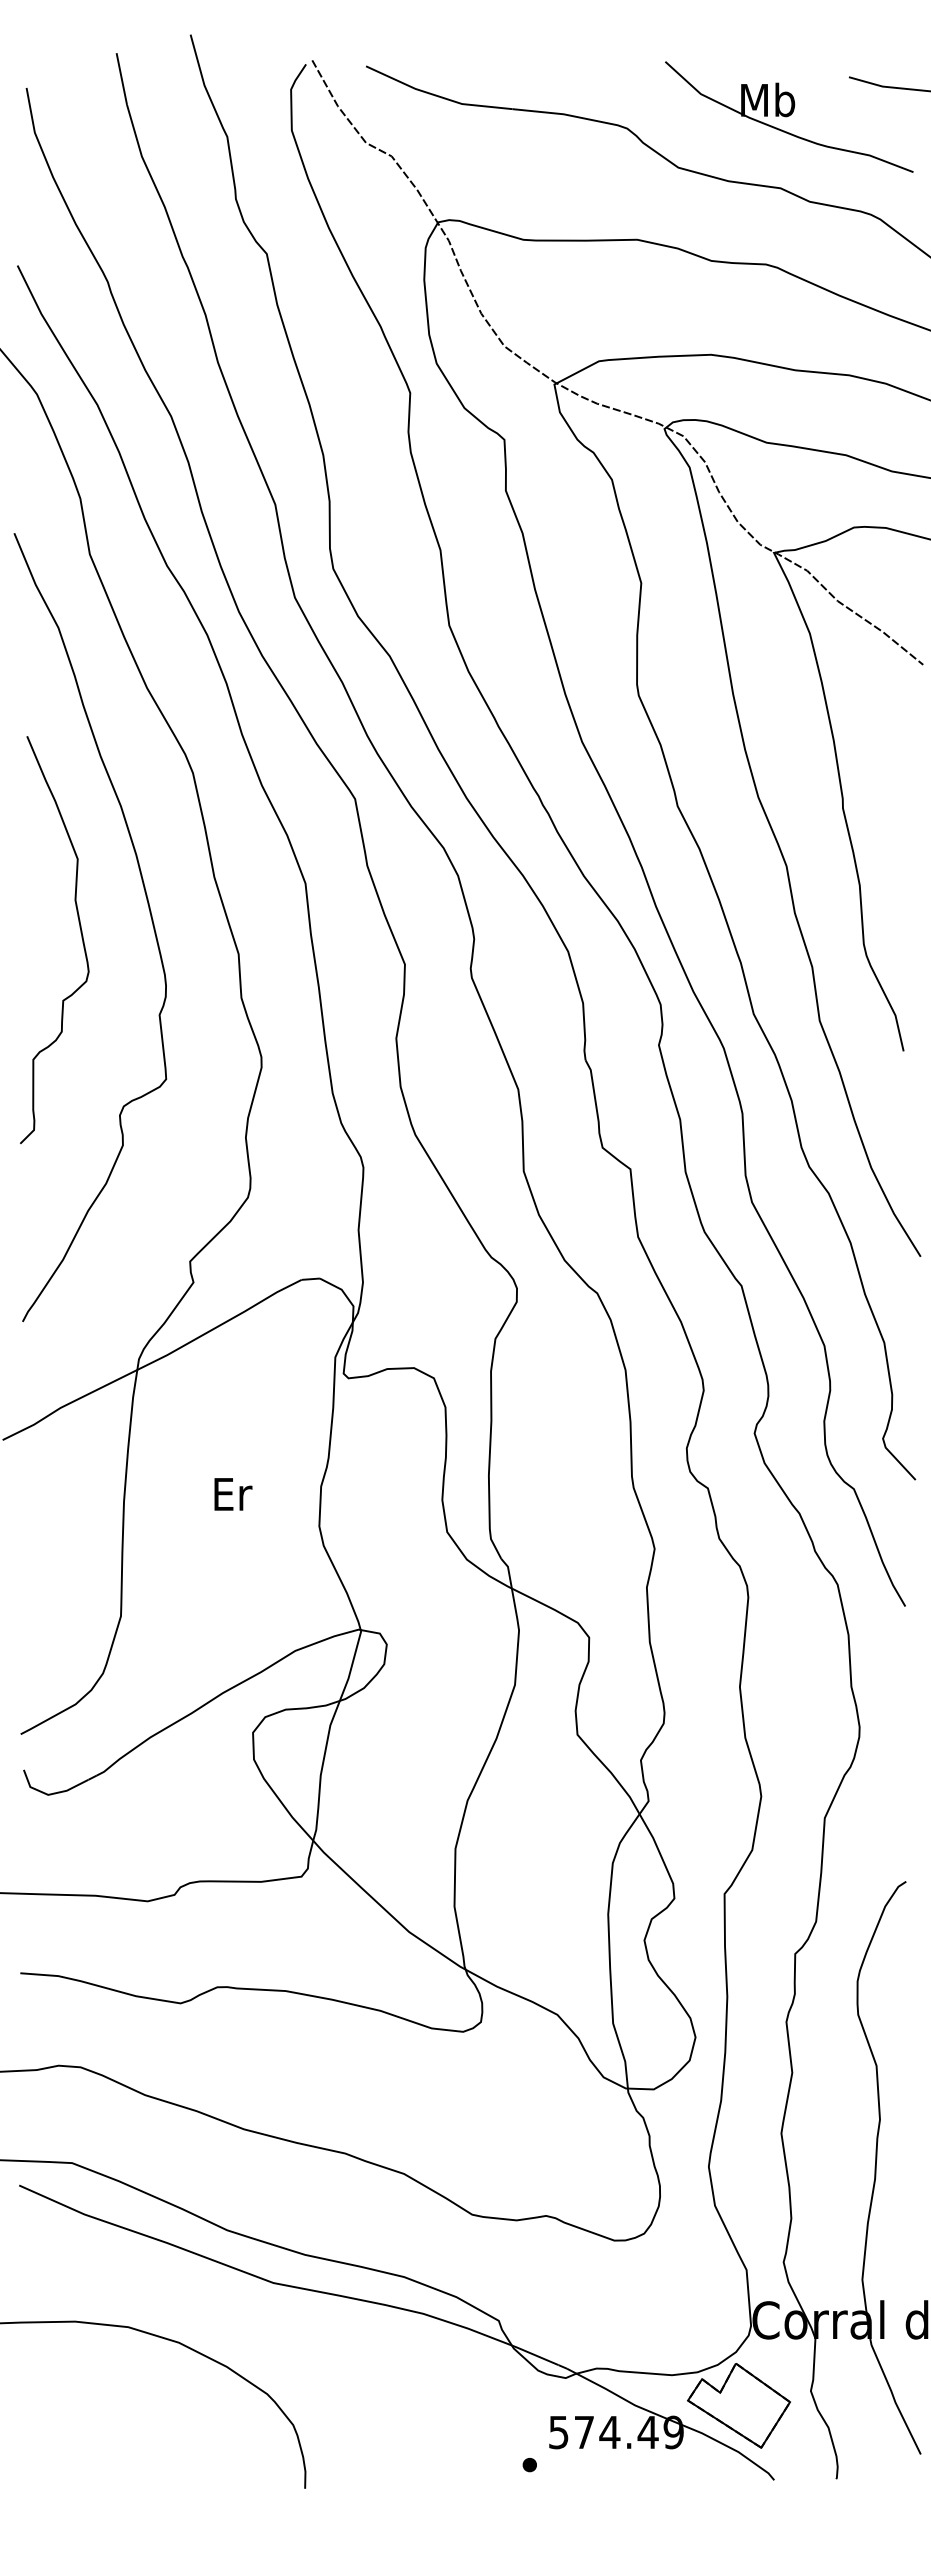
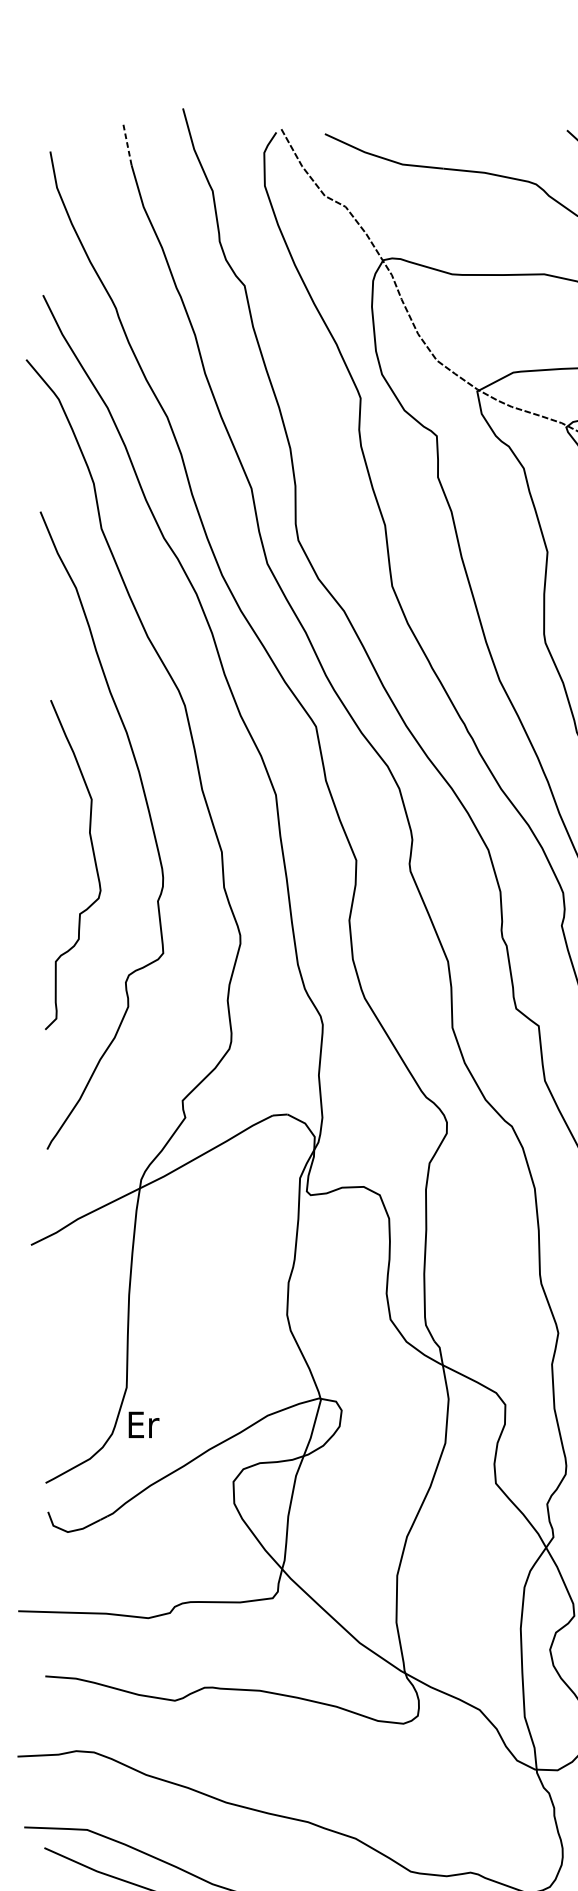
line: (121, 78) -> (127, 143), solid -> dashed
curve: (80, 933) -> (93, 859), moved
text: (233, 1494) -> (144, 1425), moved

